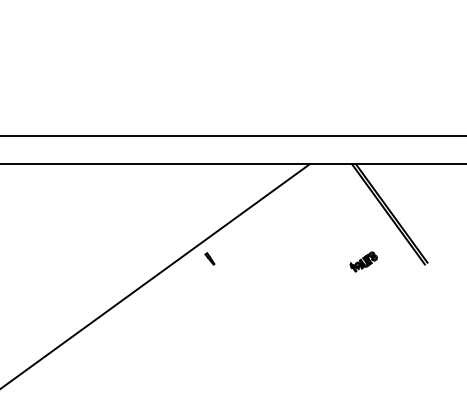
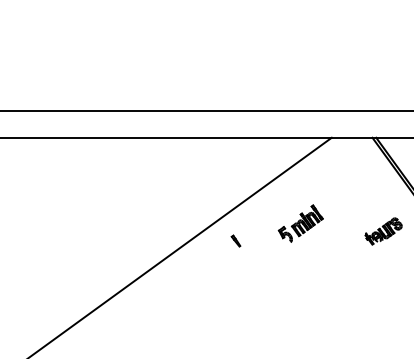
part: (277, 253) -> (300, 223), added
part: (209, 258) -> (235, 240), moved
part: (363, 261) -> (383, 231), size x1.43

